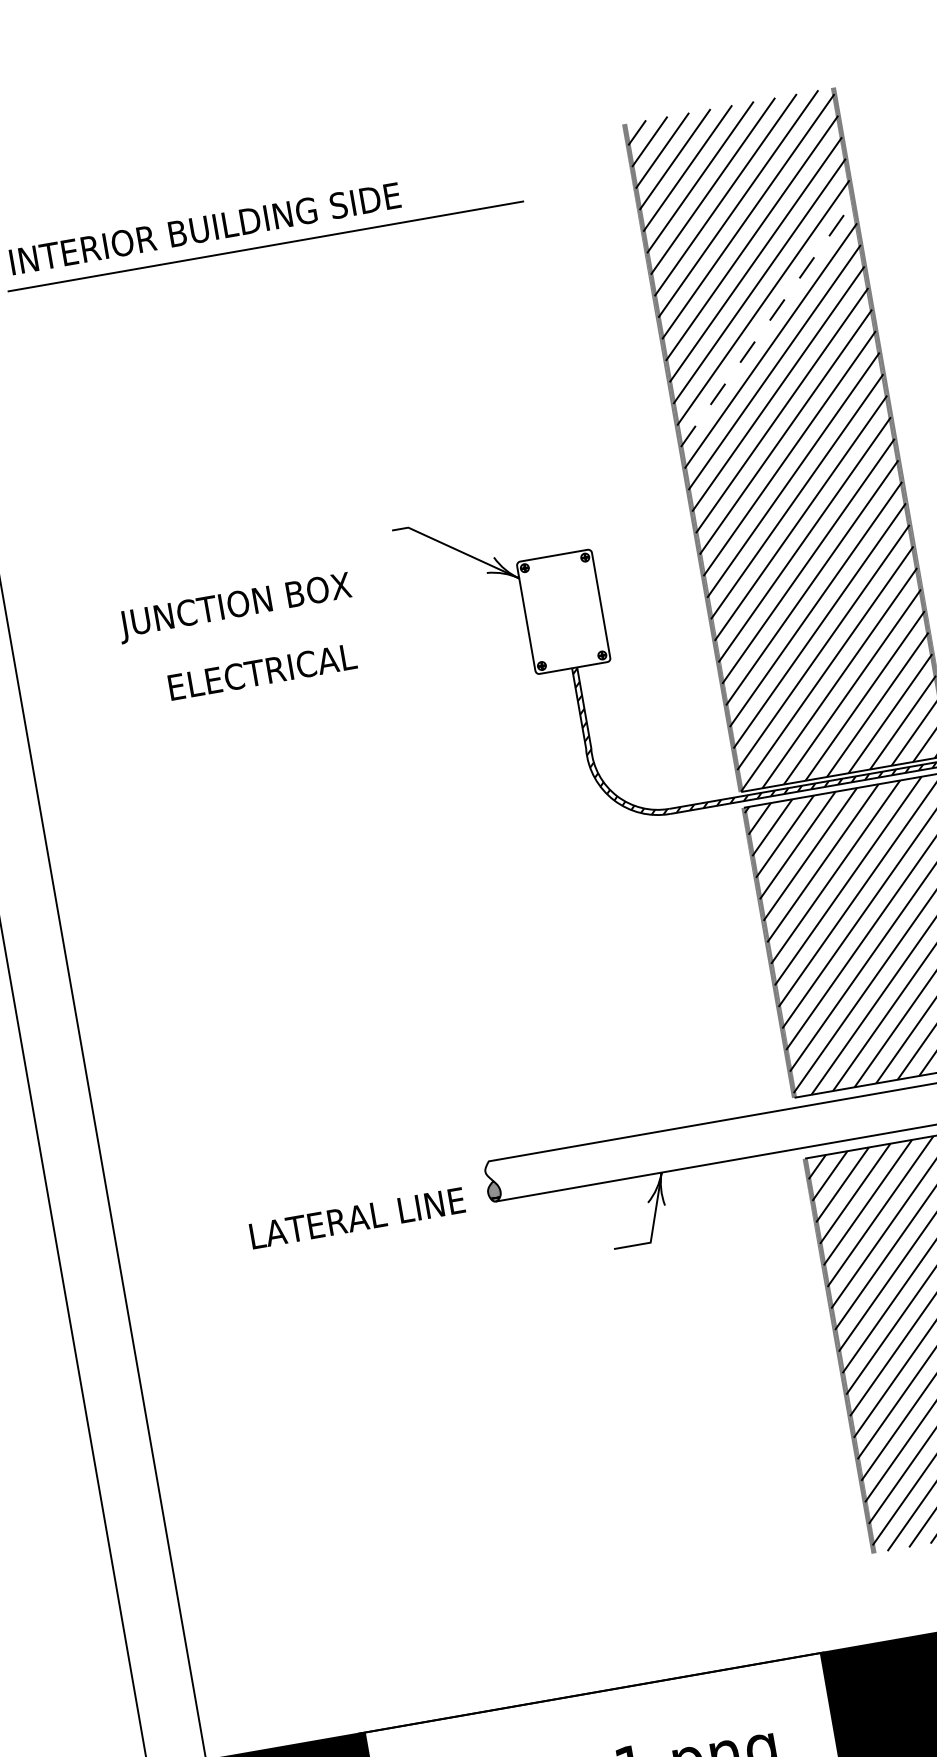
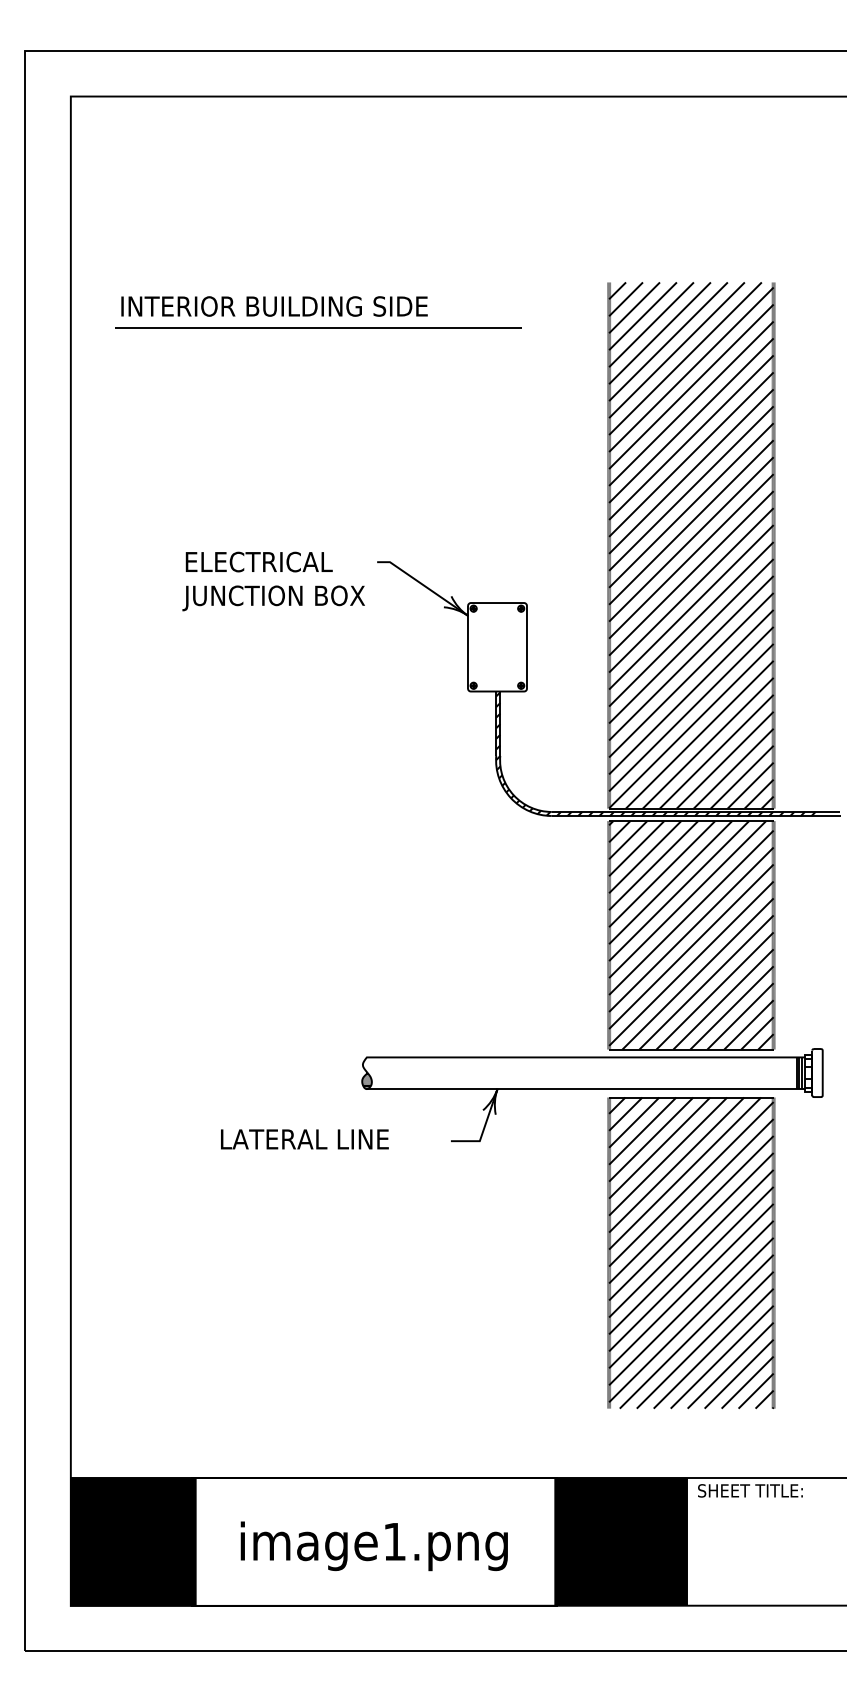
line: (767, 324) -> (691, 454), dashed -> solid
text: (234, 608) -> (273, 598), moved
text: (261, 671) -> (258, 561), moved
text: (357, 1218) -> (304, 1139), moved

